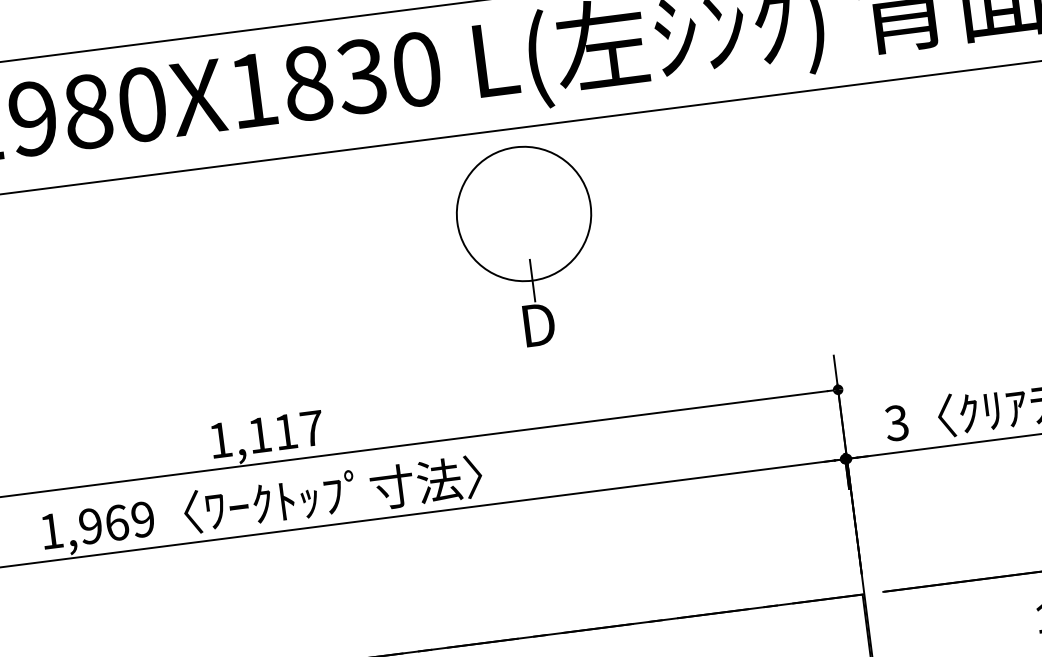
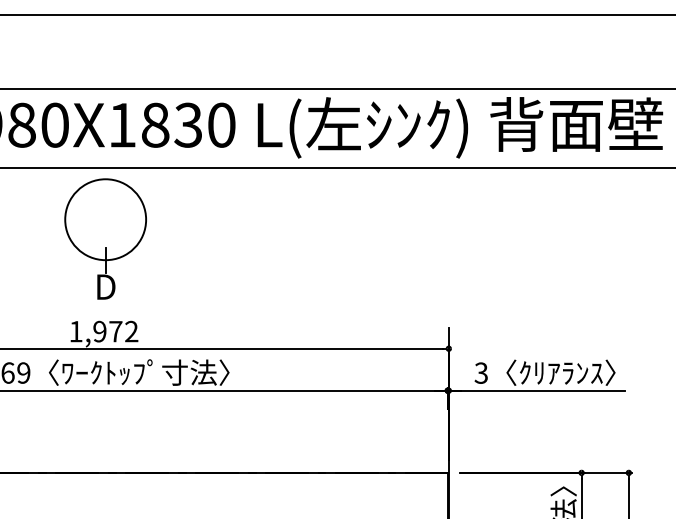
part: (527, 244) -> (105, 238), moved
text: (285, 431) -> (115, 331), 1,117 -> 1,972

